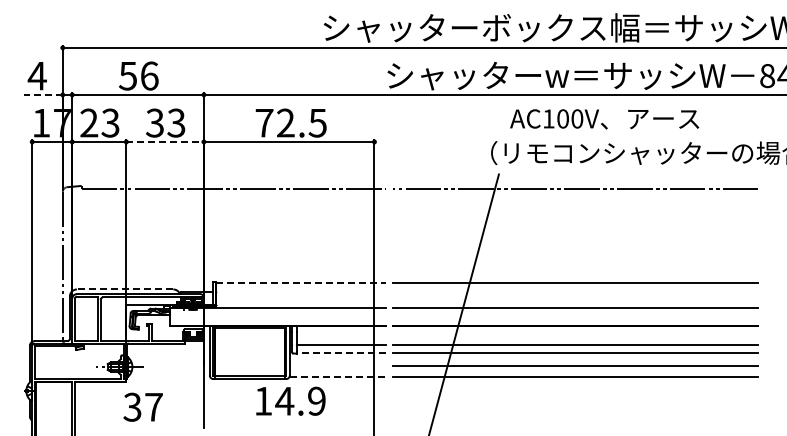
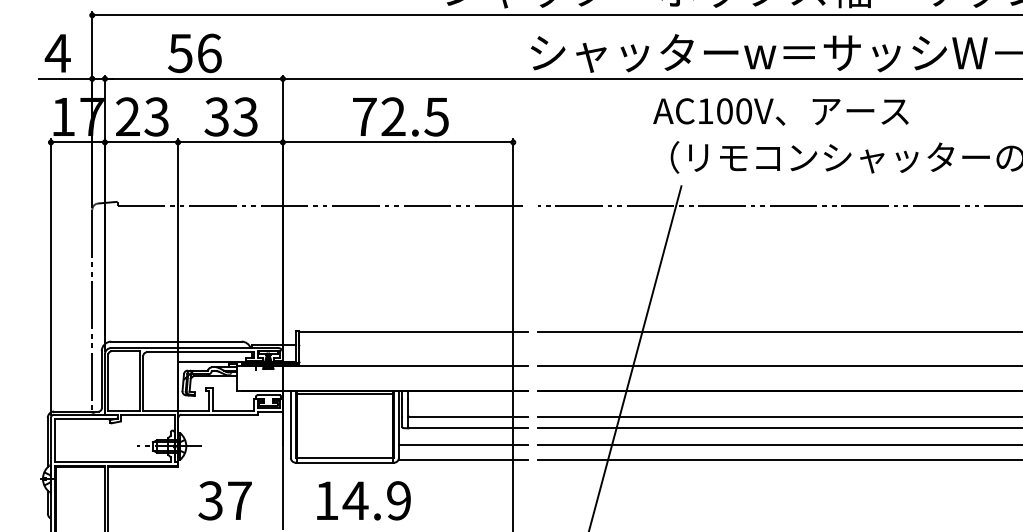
line: (43, 94) -> (66, 78), dashed -> solid
text: (604, 119) -> (780, 112), moved
line: (165, 141) -> (230, 141), dashed -> solid
line: (300, 282) -> (413, 332), dashed -> solid
line: (124, 289) -> (175, 341), dashed -> solid
line: (340, 353) -> (467, 428), dashed -> solid
line: (337, 366) -> (463, 445), added
line: (337, 376) -> (463, 459), dashed -> solid
text: (290, 400) -> (363, 499), moved
text: (142, 406) -> (224, 499), moved

